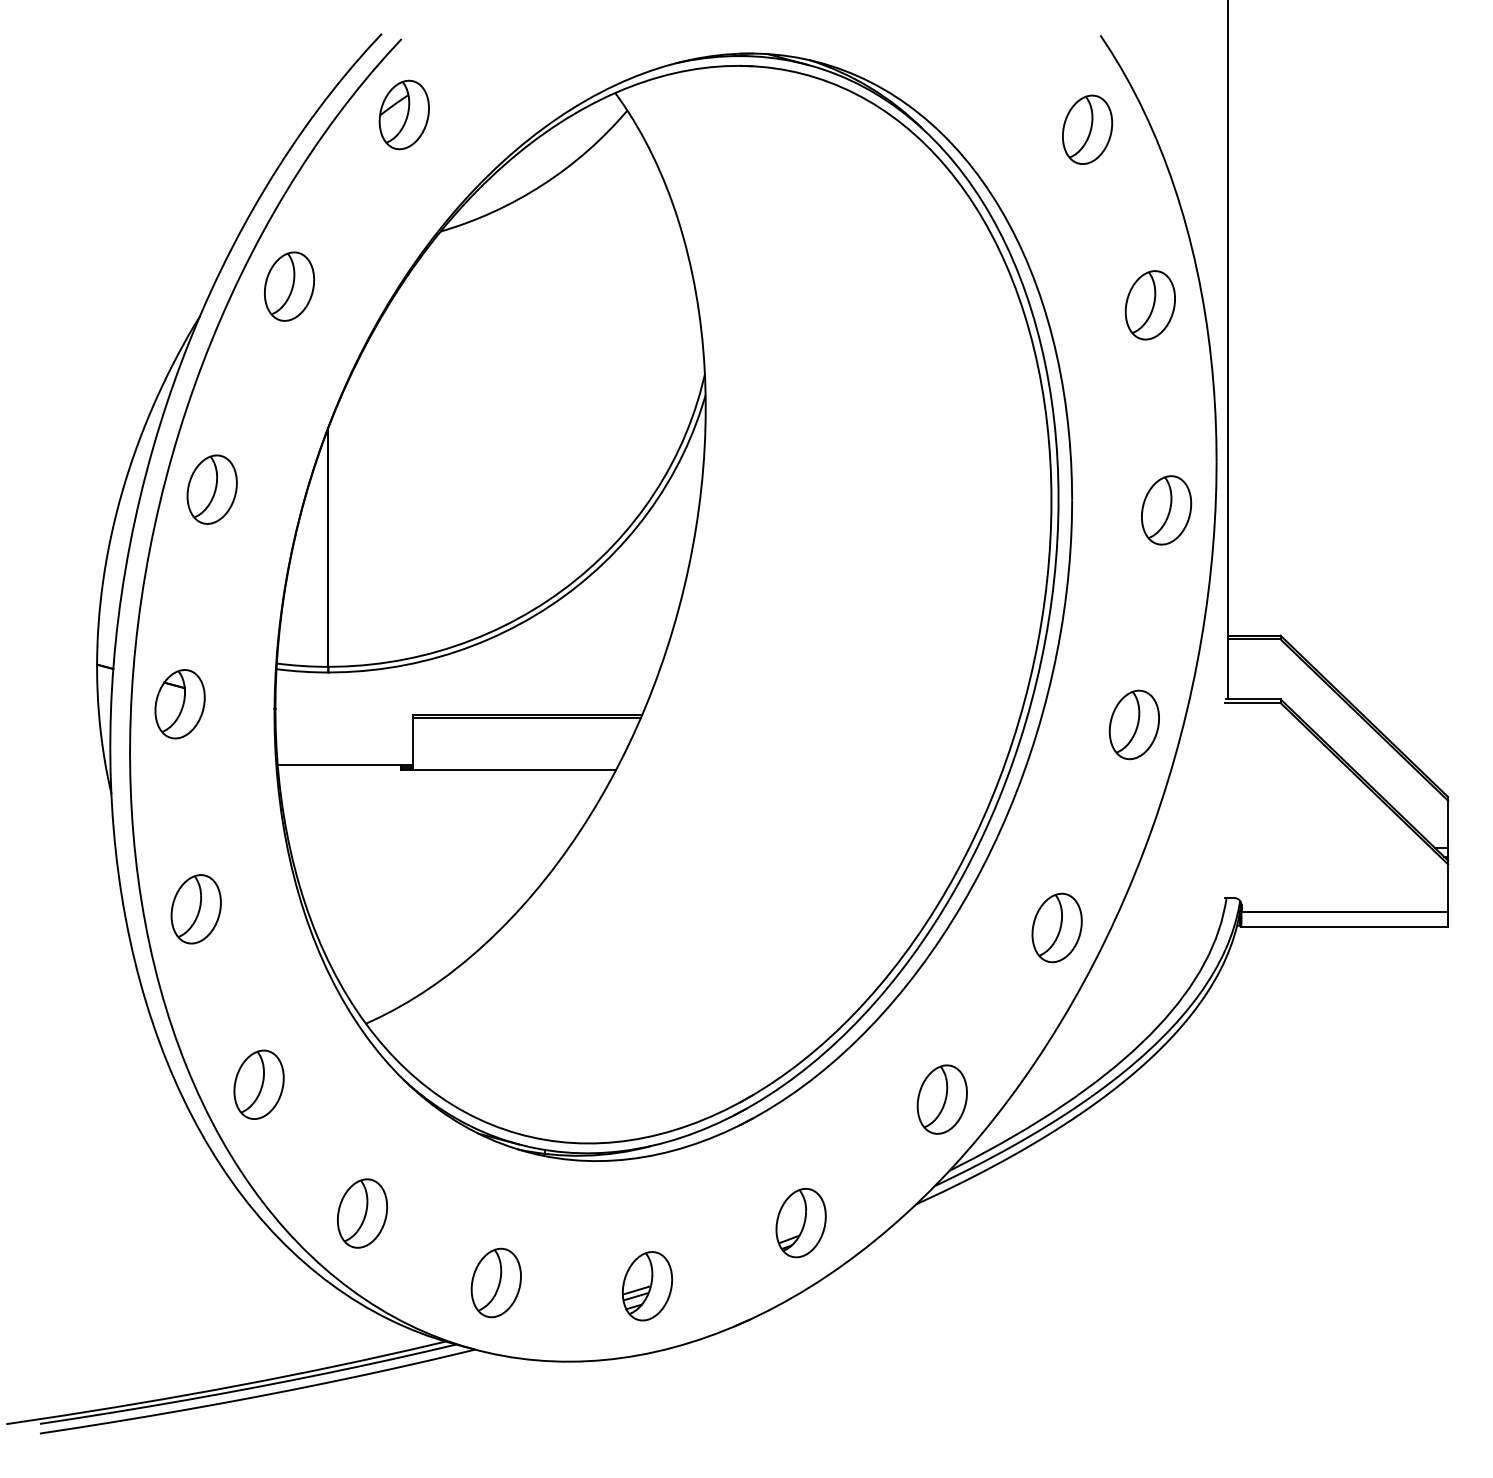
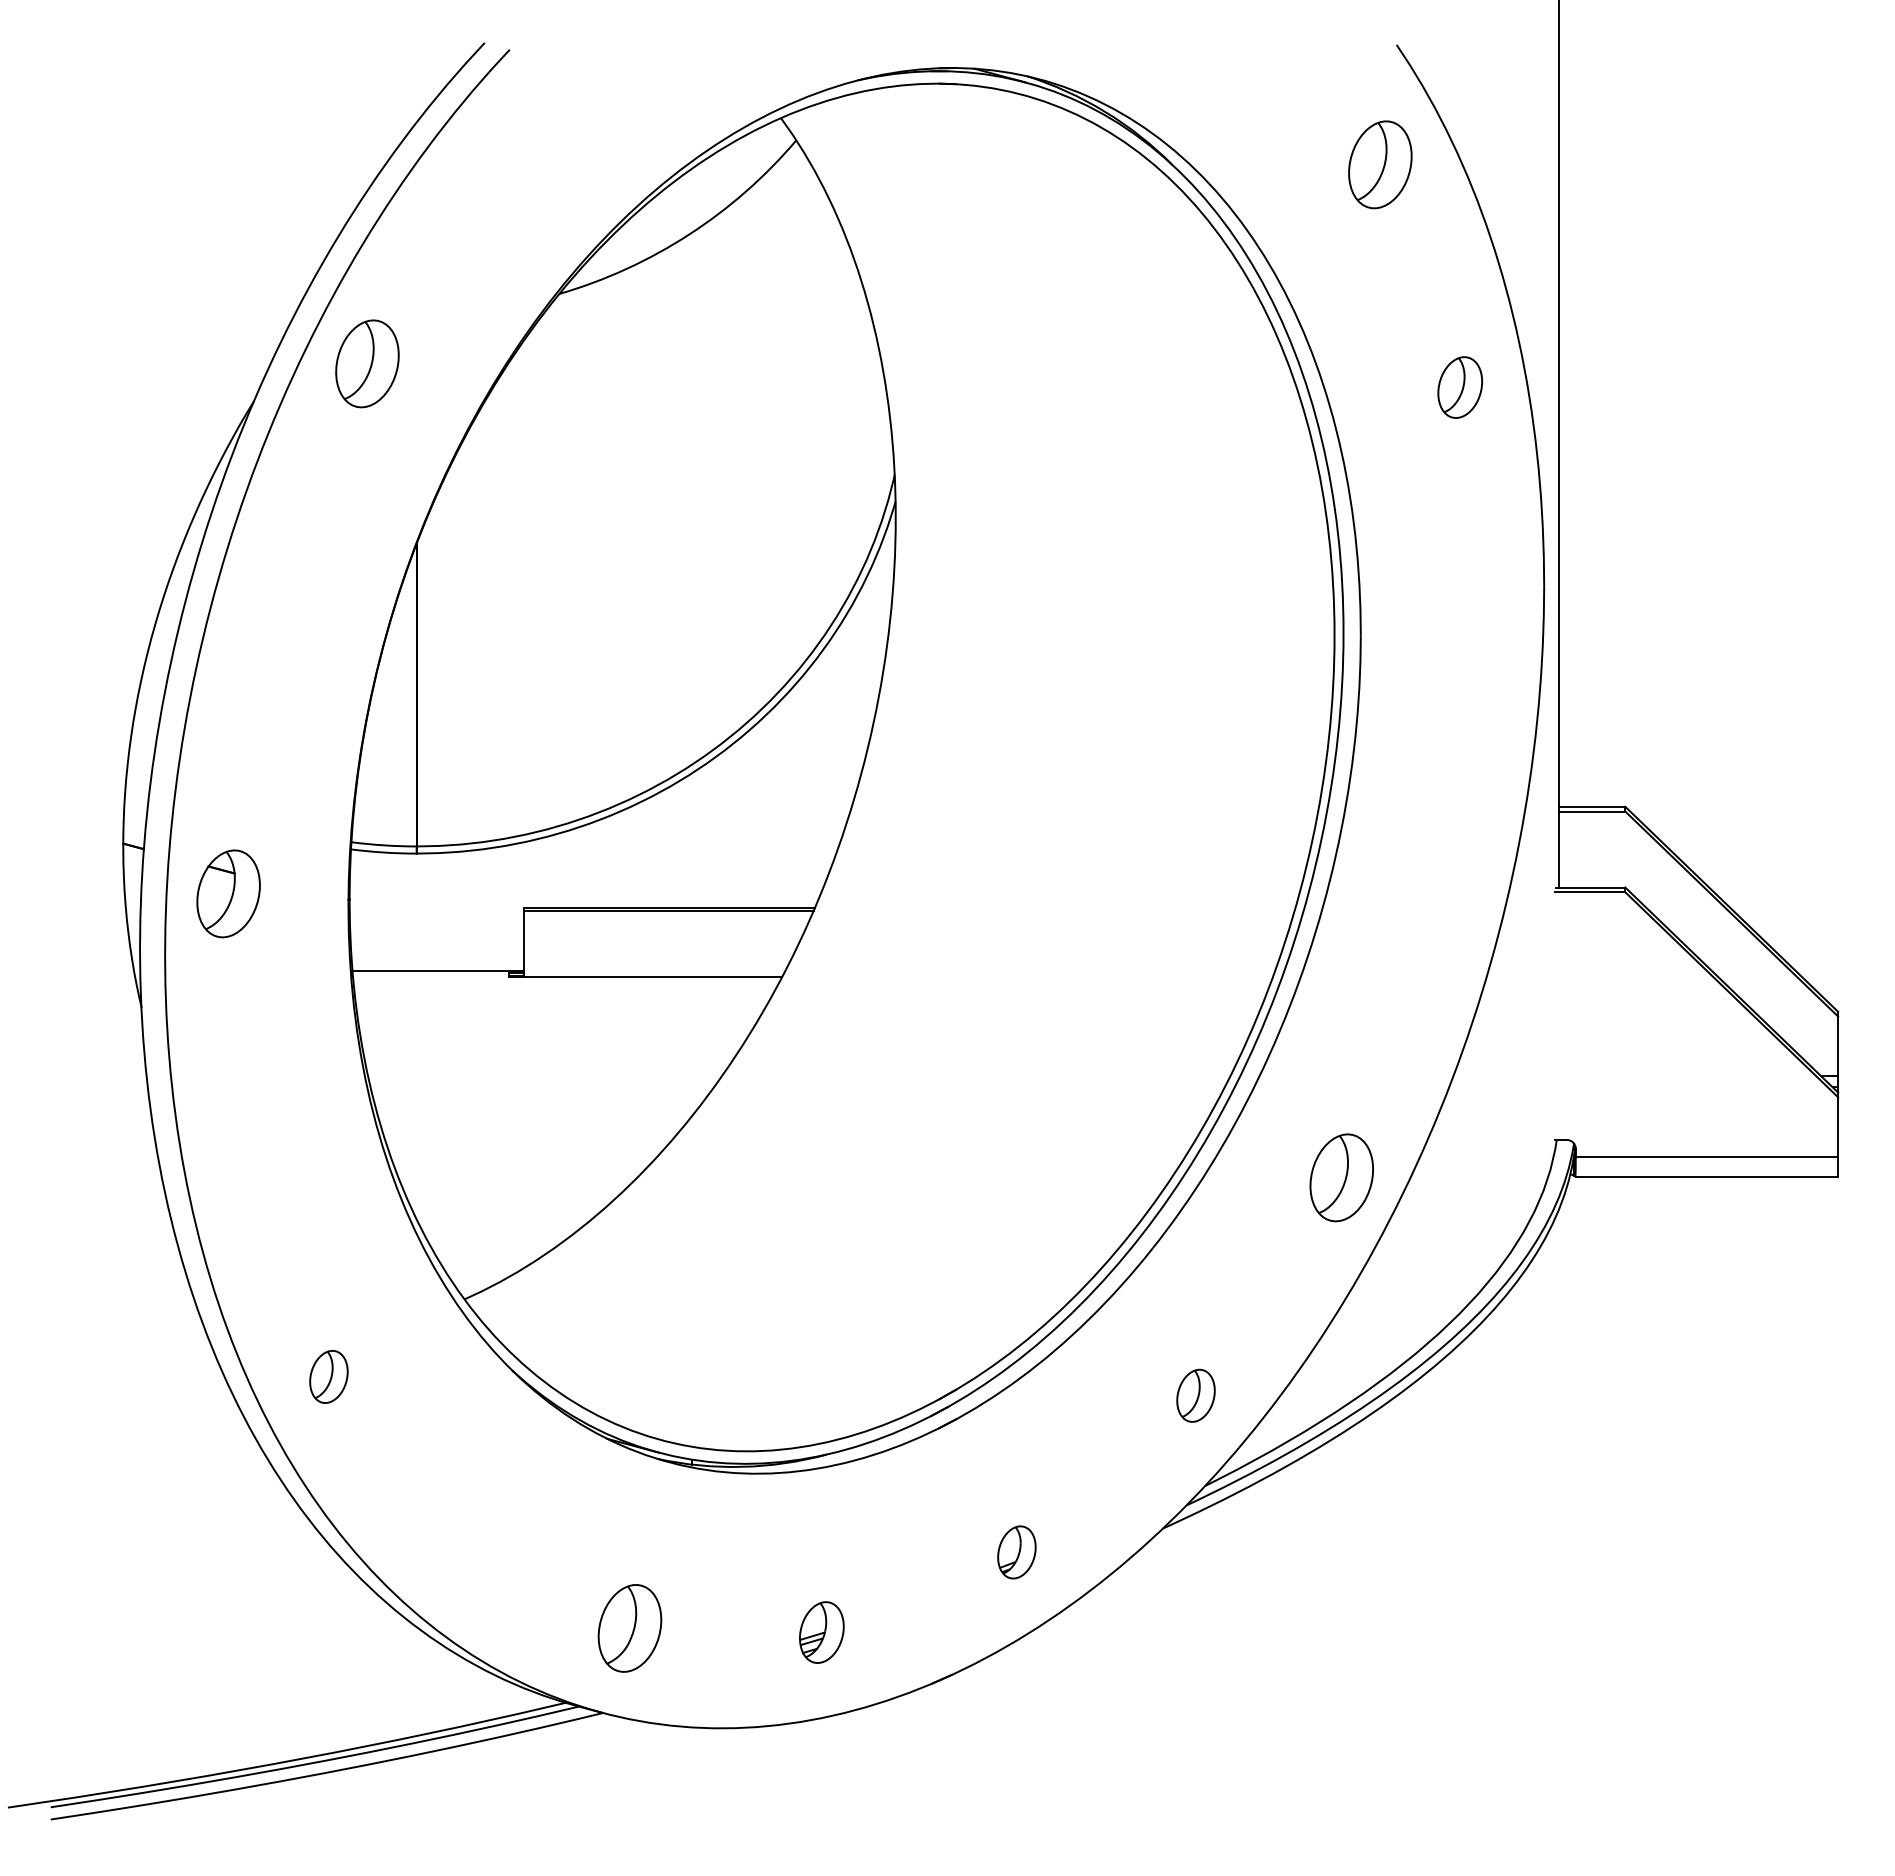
part: (404, 114) -> (513, 145), removed
part: (1150, 305) -> (1460, 387), size x0.7
part: (212, 489) -> (269, 621), removed
part: (1166, 510) -> (1480, 647), removed
part: (1134, 724) -> (1439, 919), removed
part: (196, 908) -> (249, 1153), removed
part: (258, 1084) -> (328, 1376), size x0.6
part: (941, 1099) -> (1195, 1395), size x0.6
part: (362, 1213) -> (460, 1540), removed
part: (800, 1223) -> (1016, 1552), size x0.6
part: (647, 1286) -> (821, 1632), size x0.7

